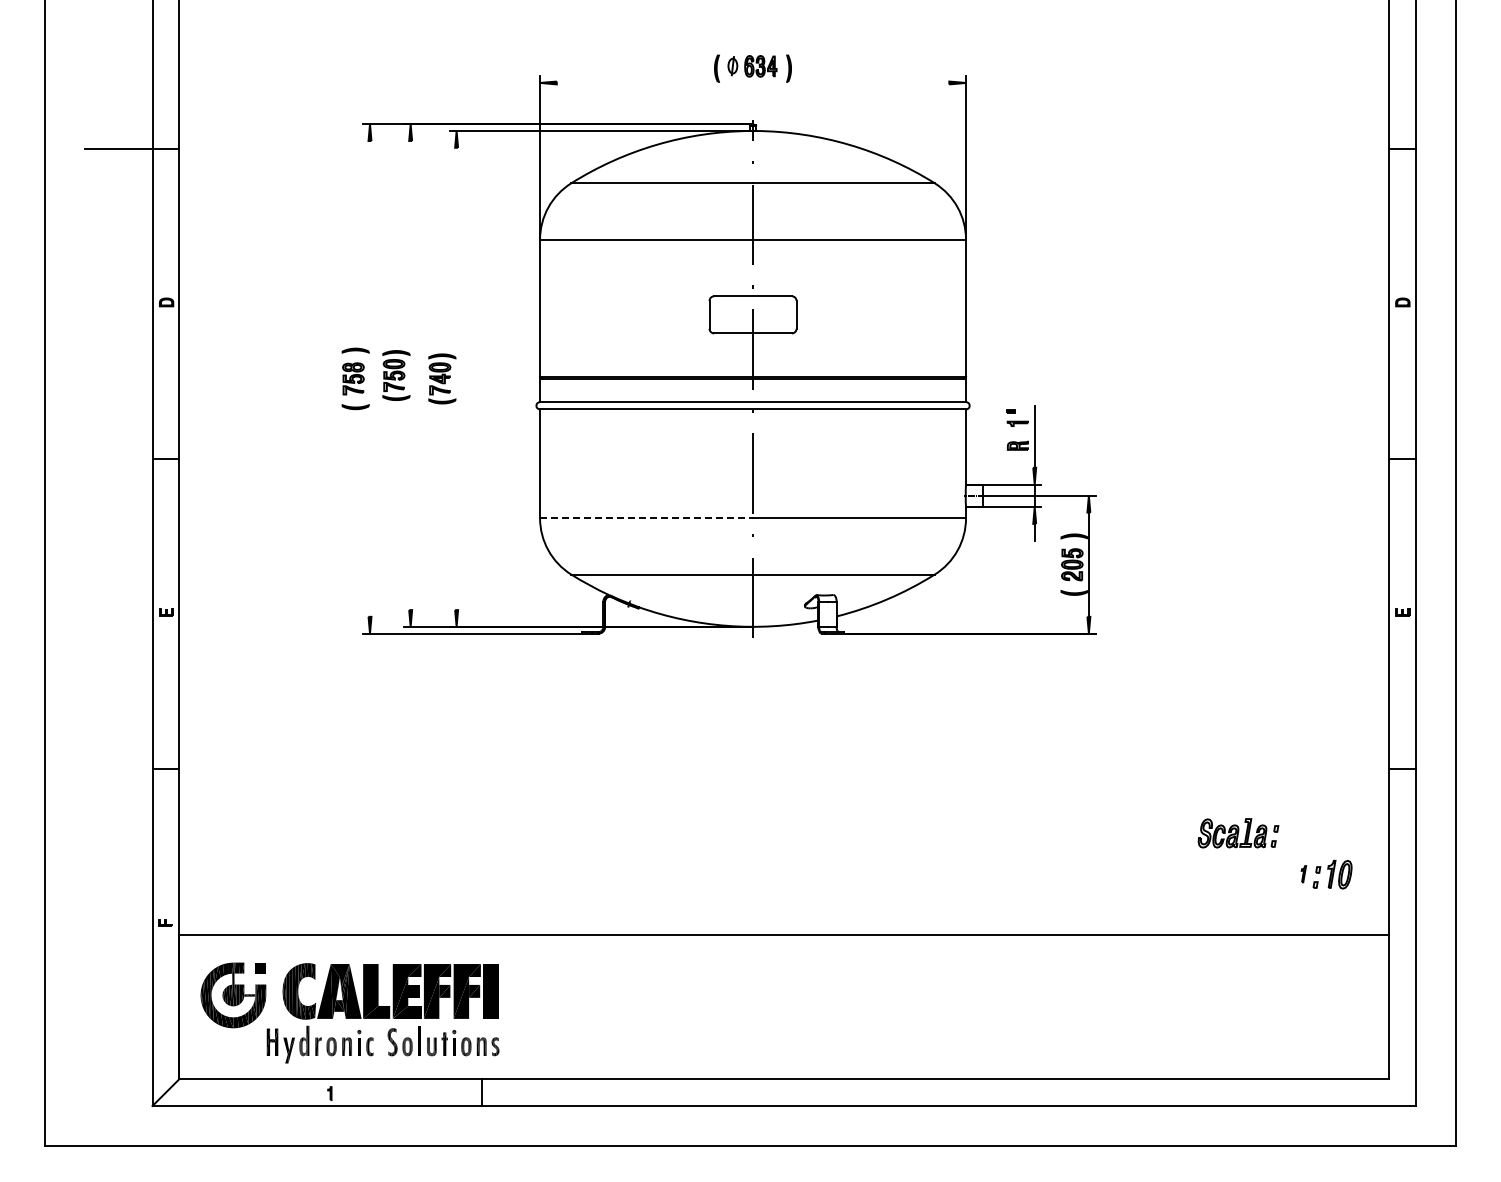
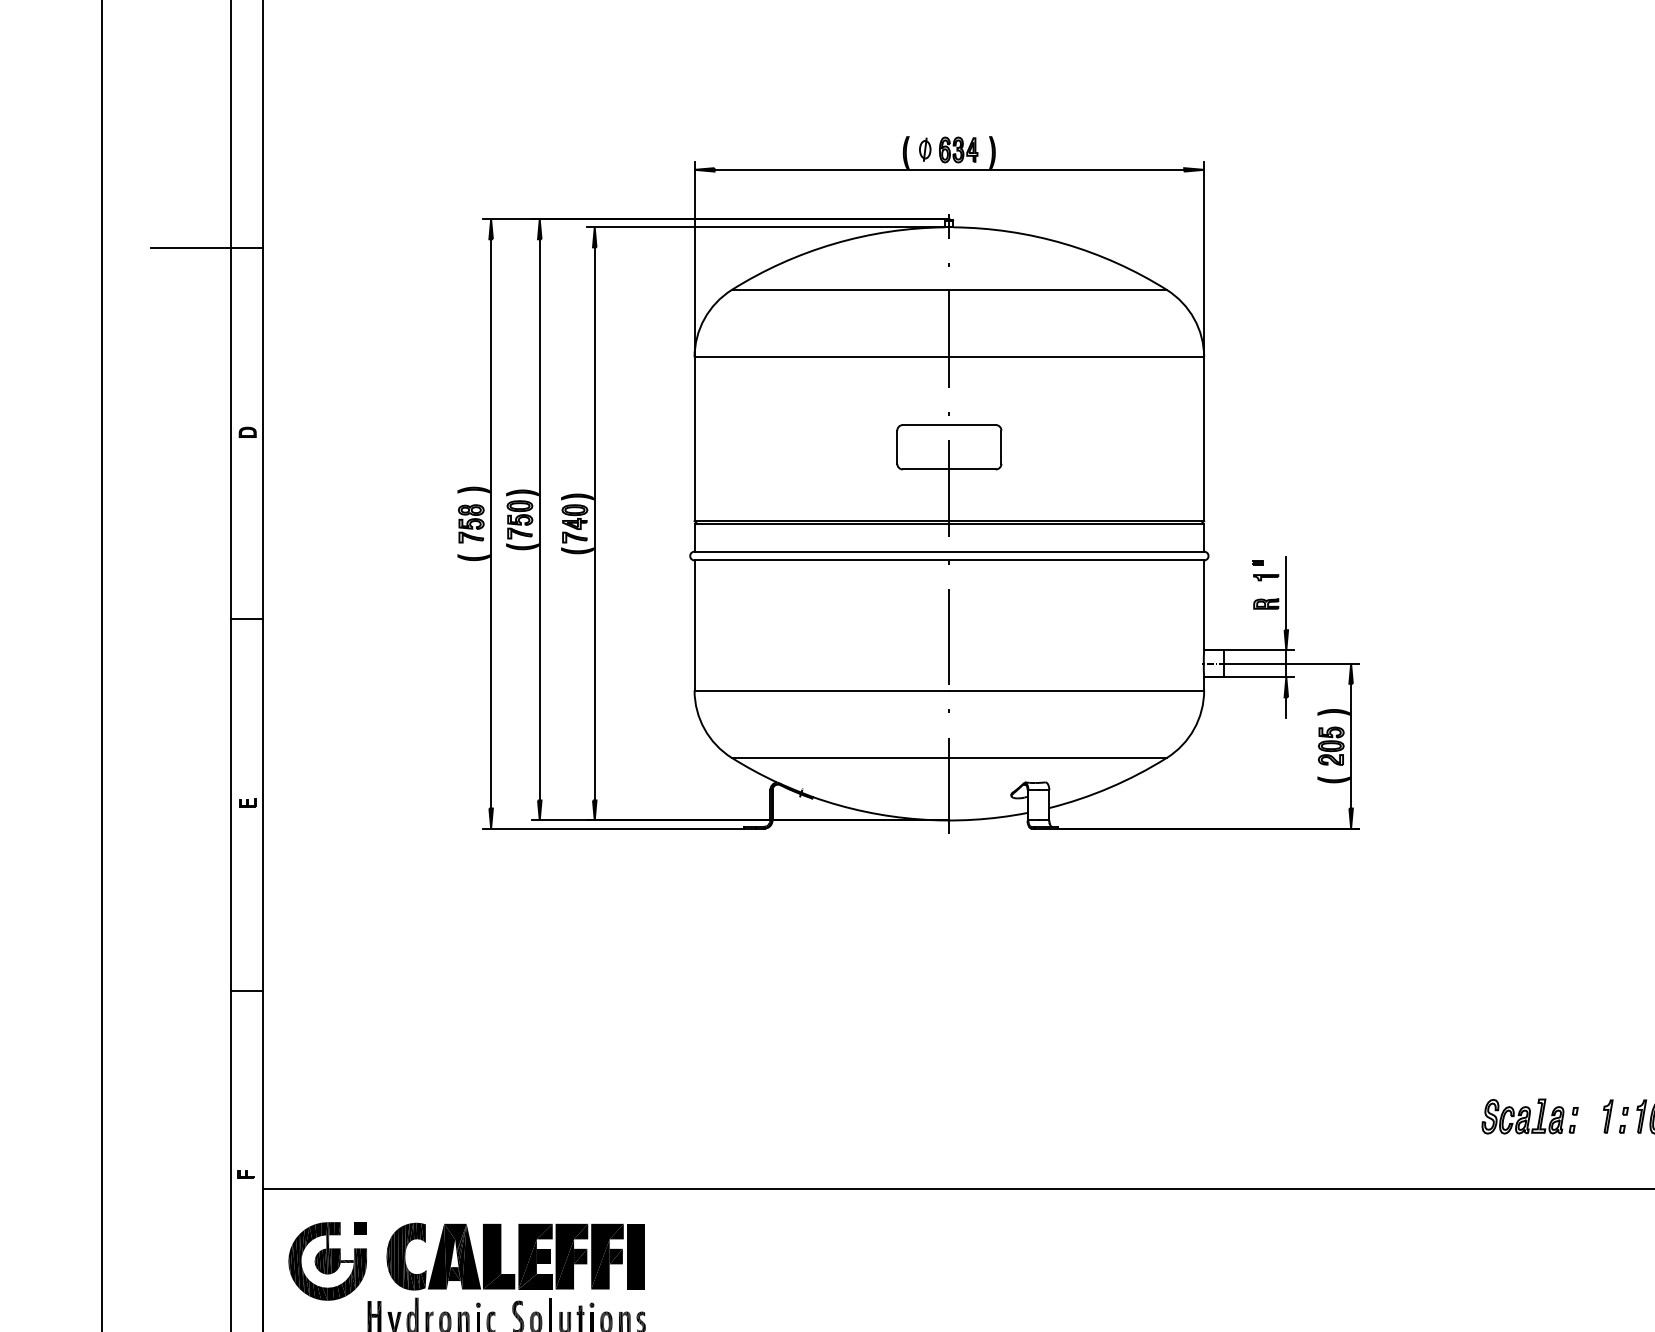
line: (752, 82) -> (948, 169), added
line: (410, 375) -> (539, 519), added
line: (370, 378) -> (491, 523), added
line: (456, 378) -> (594, 523), added
line: (647, 518) -> (823, 690), dashed -> solid
part: (1238, 833) -> (1530, 1116), moved
part: (1303, 873) -> (1607, 1115), size x1.67

